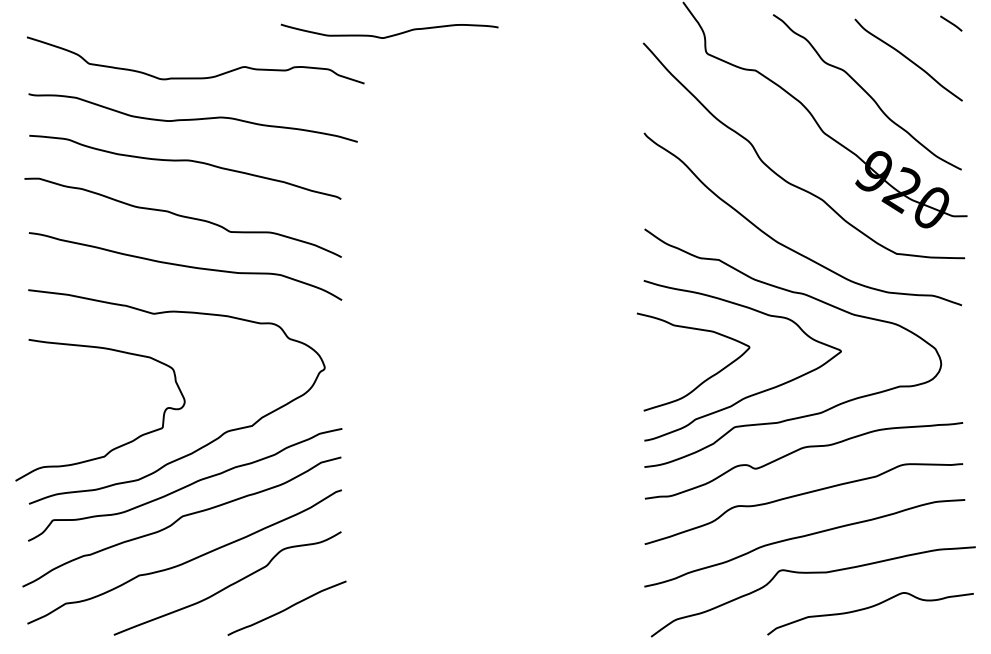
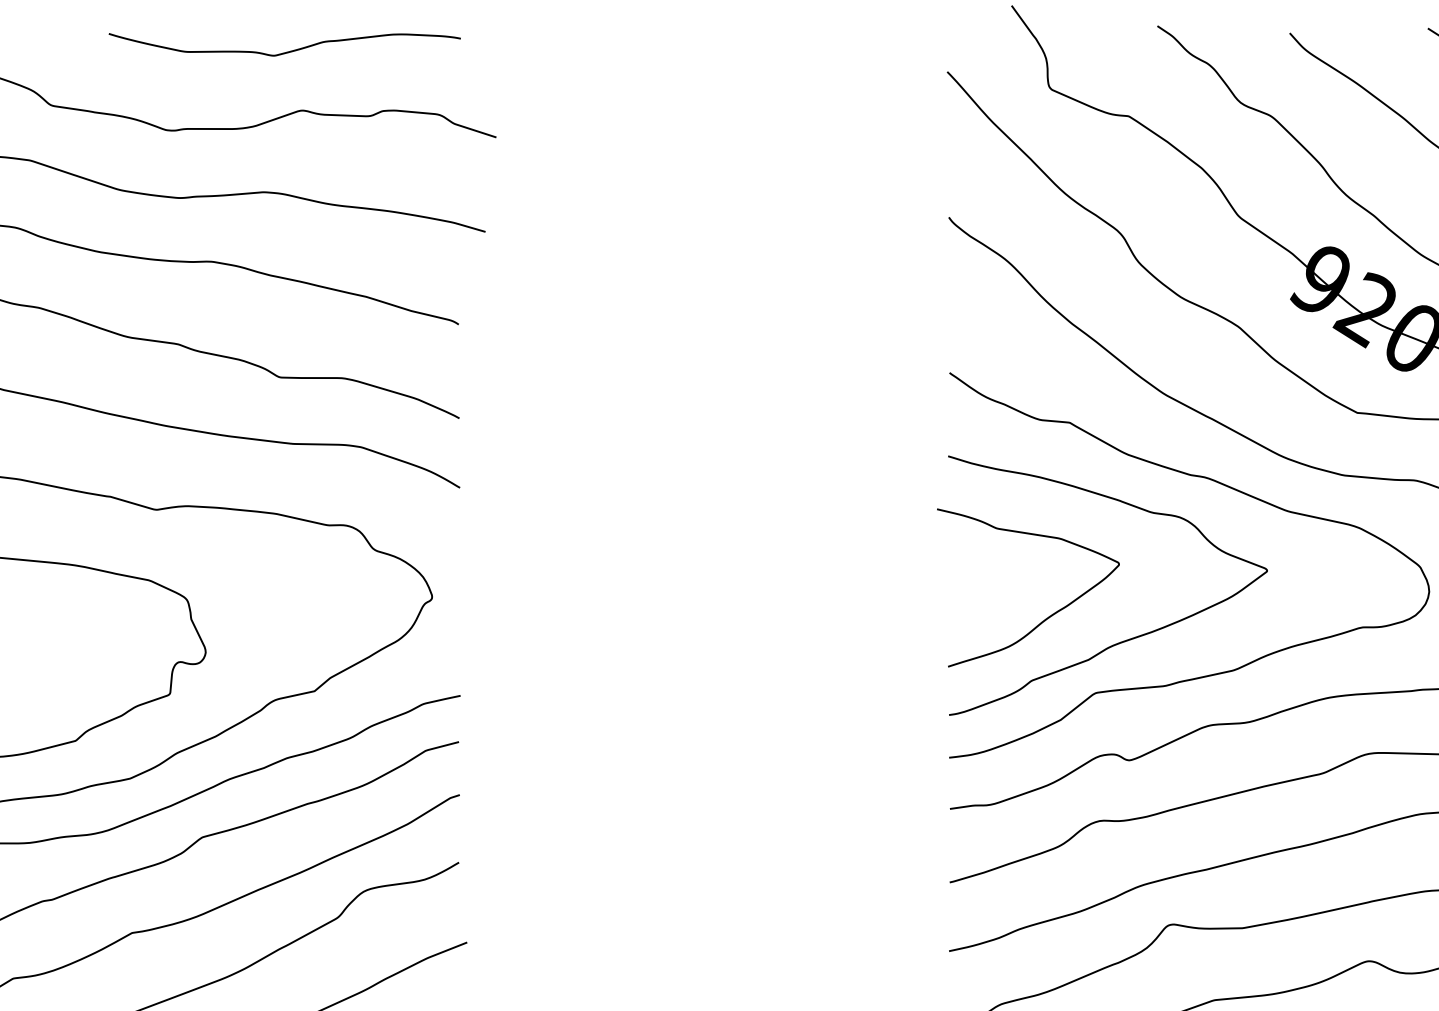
curve: (392, 34) -> (289, 49), moved

